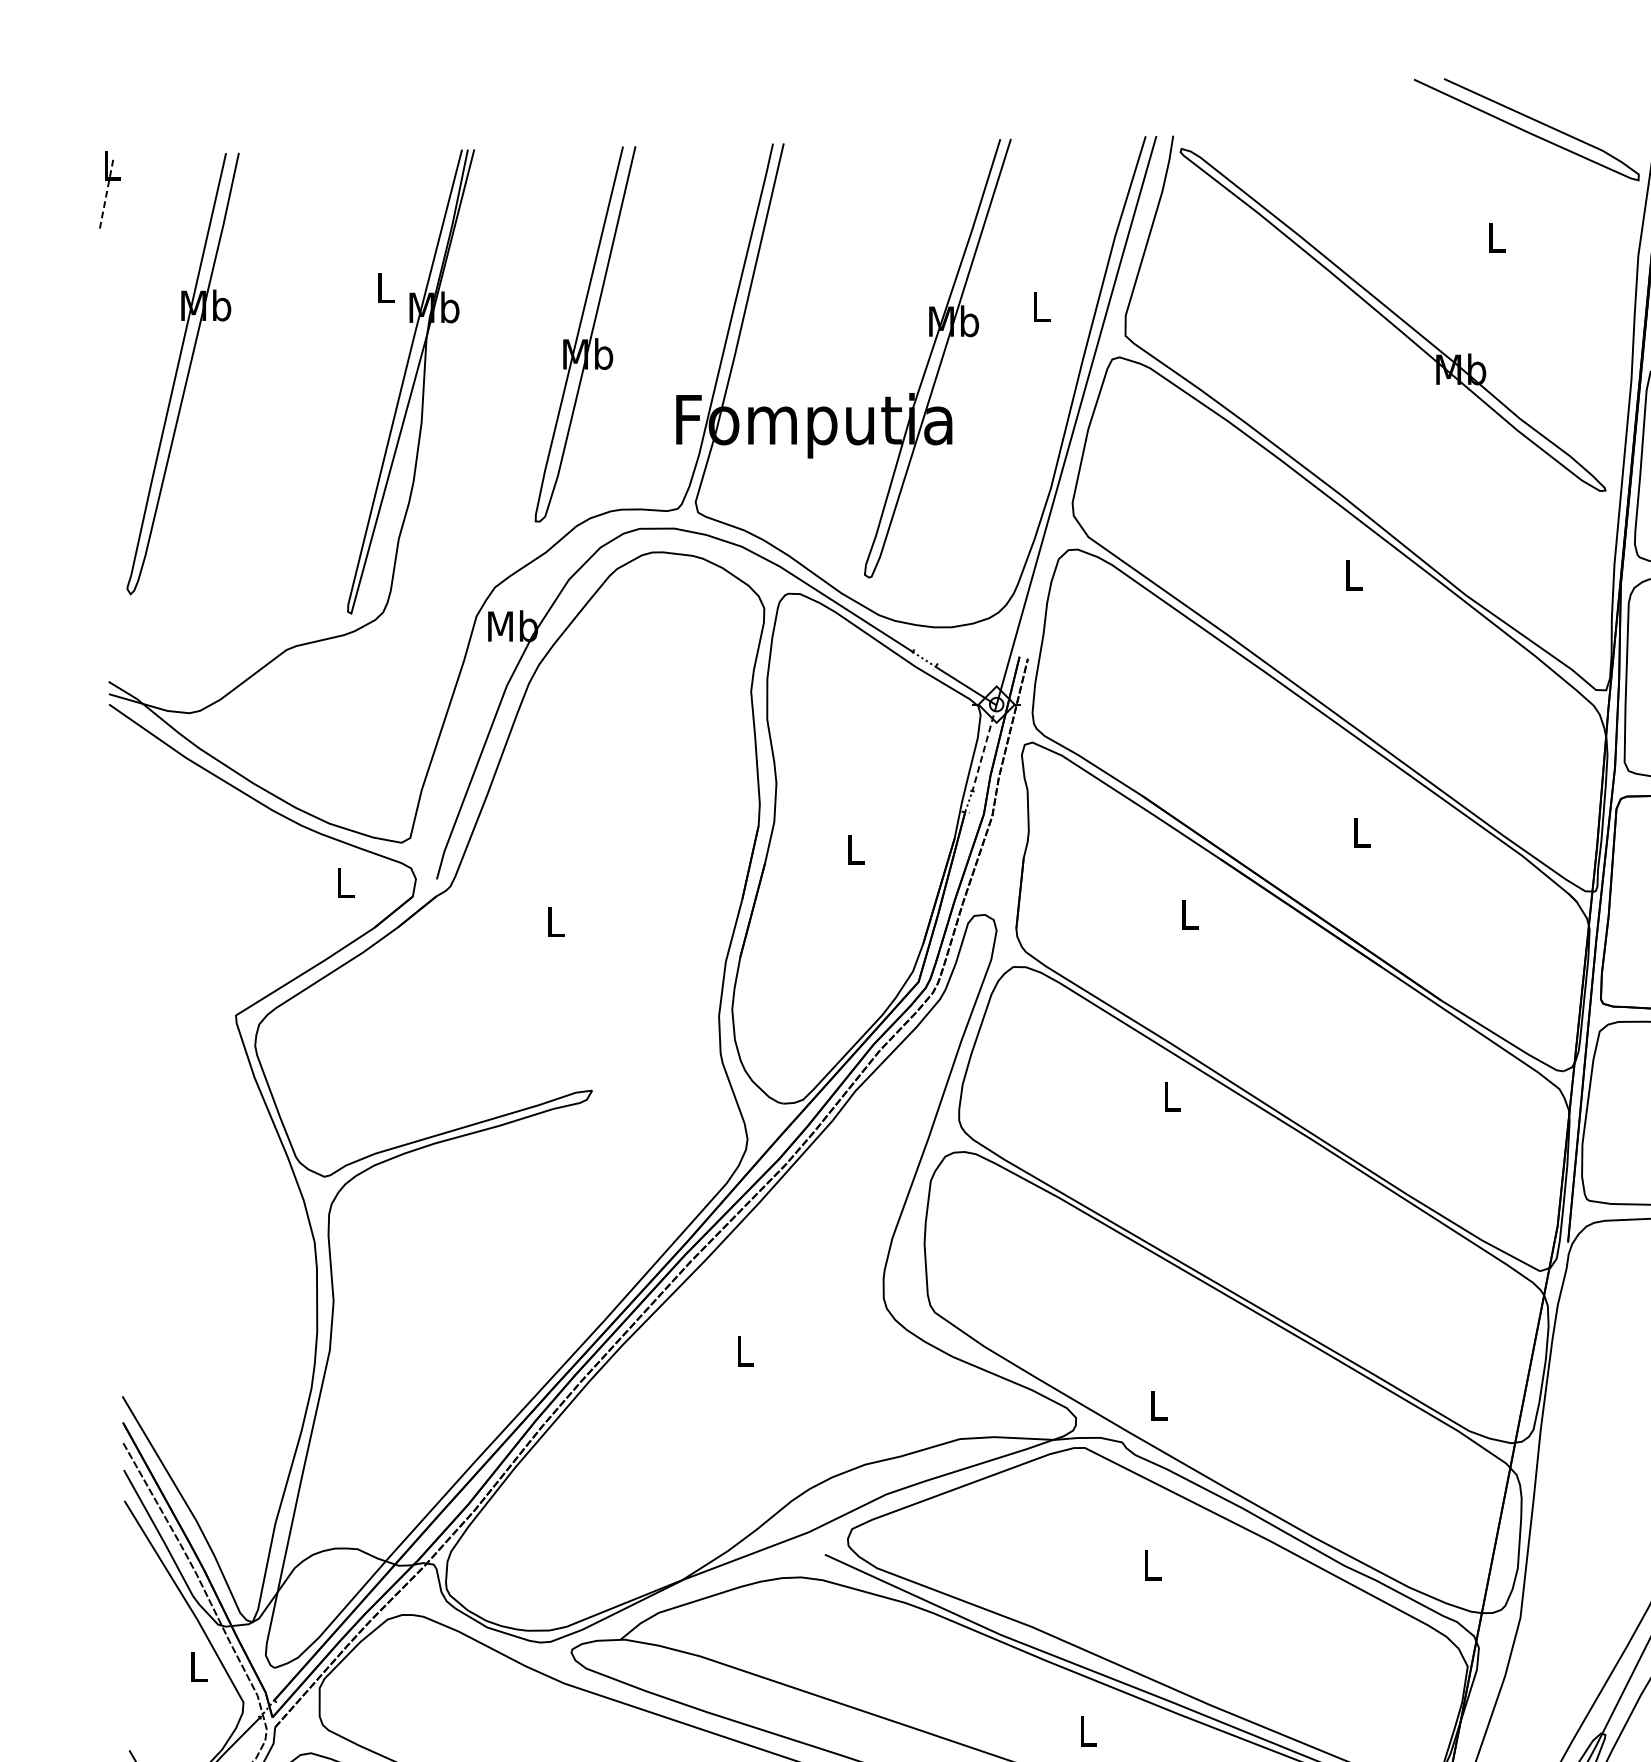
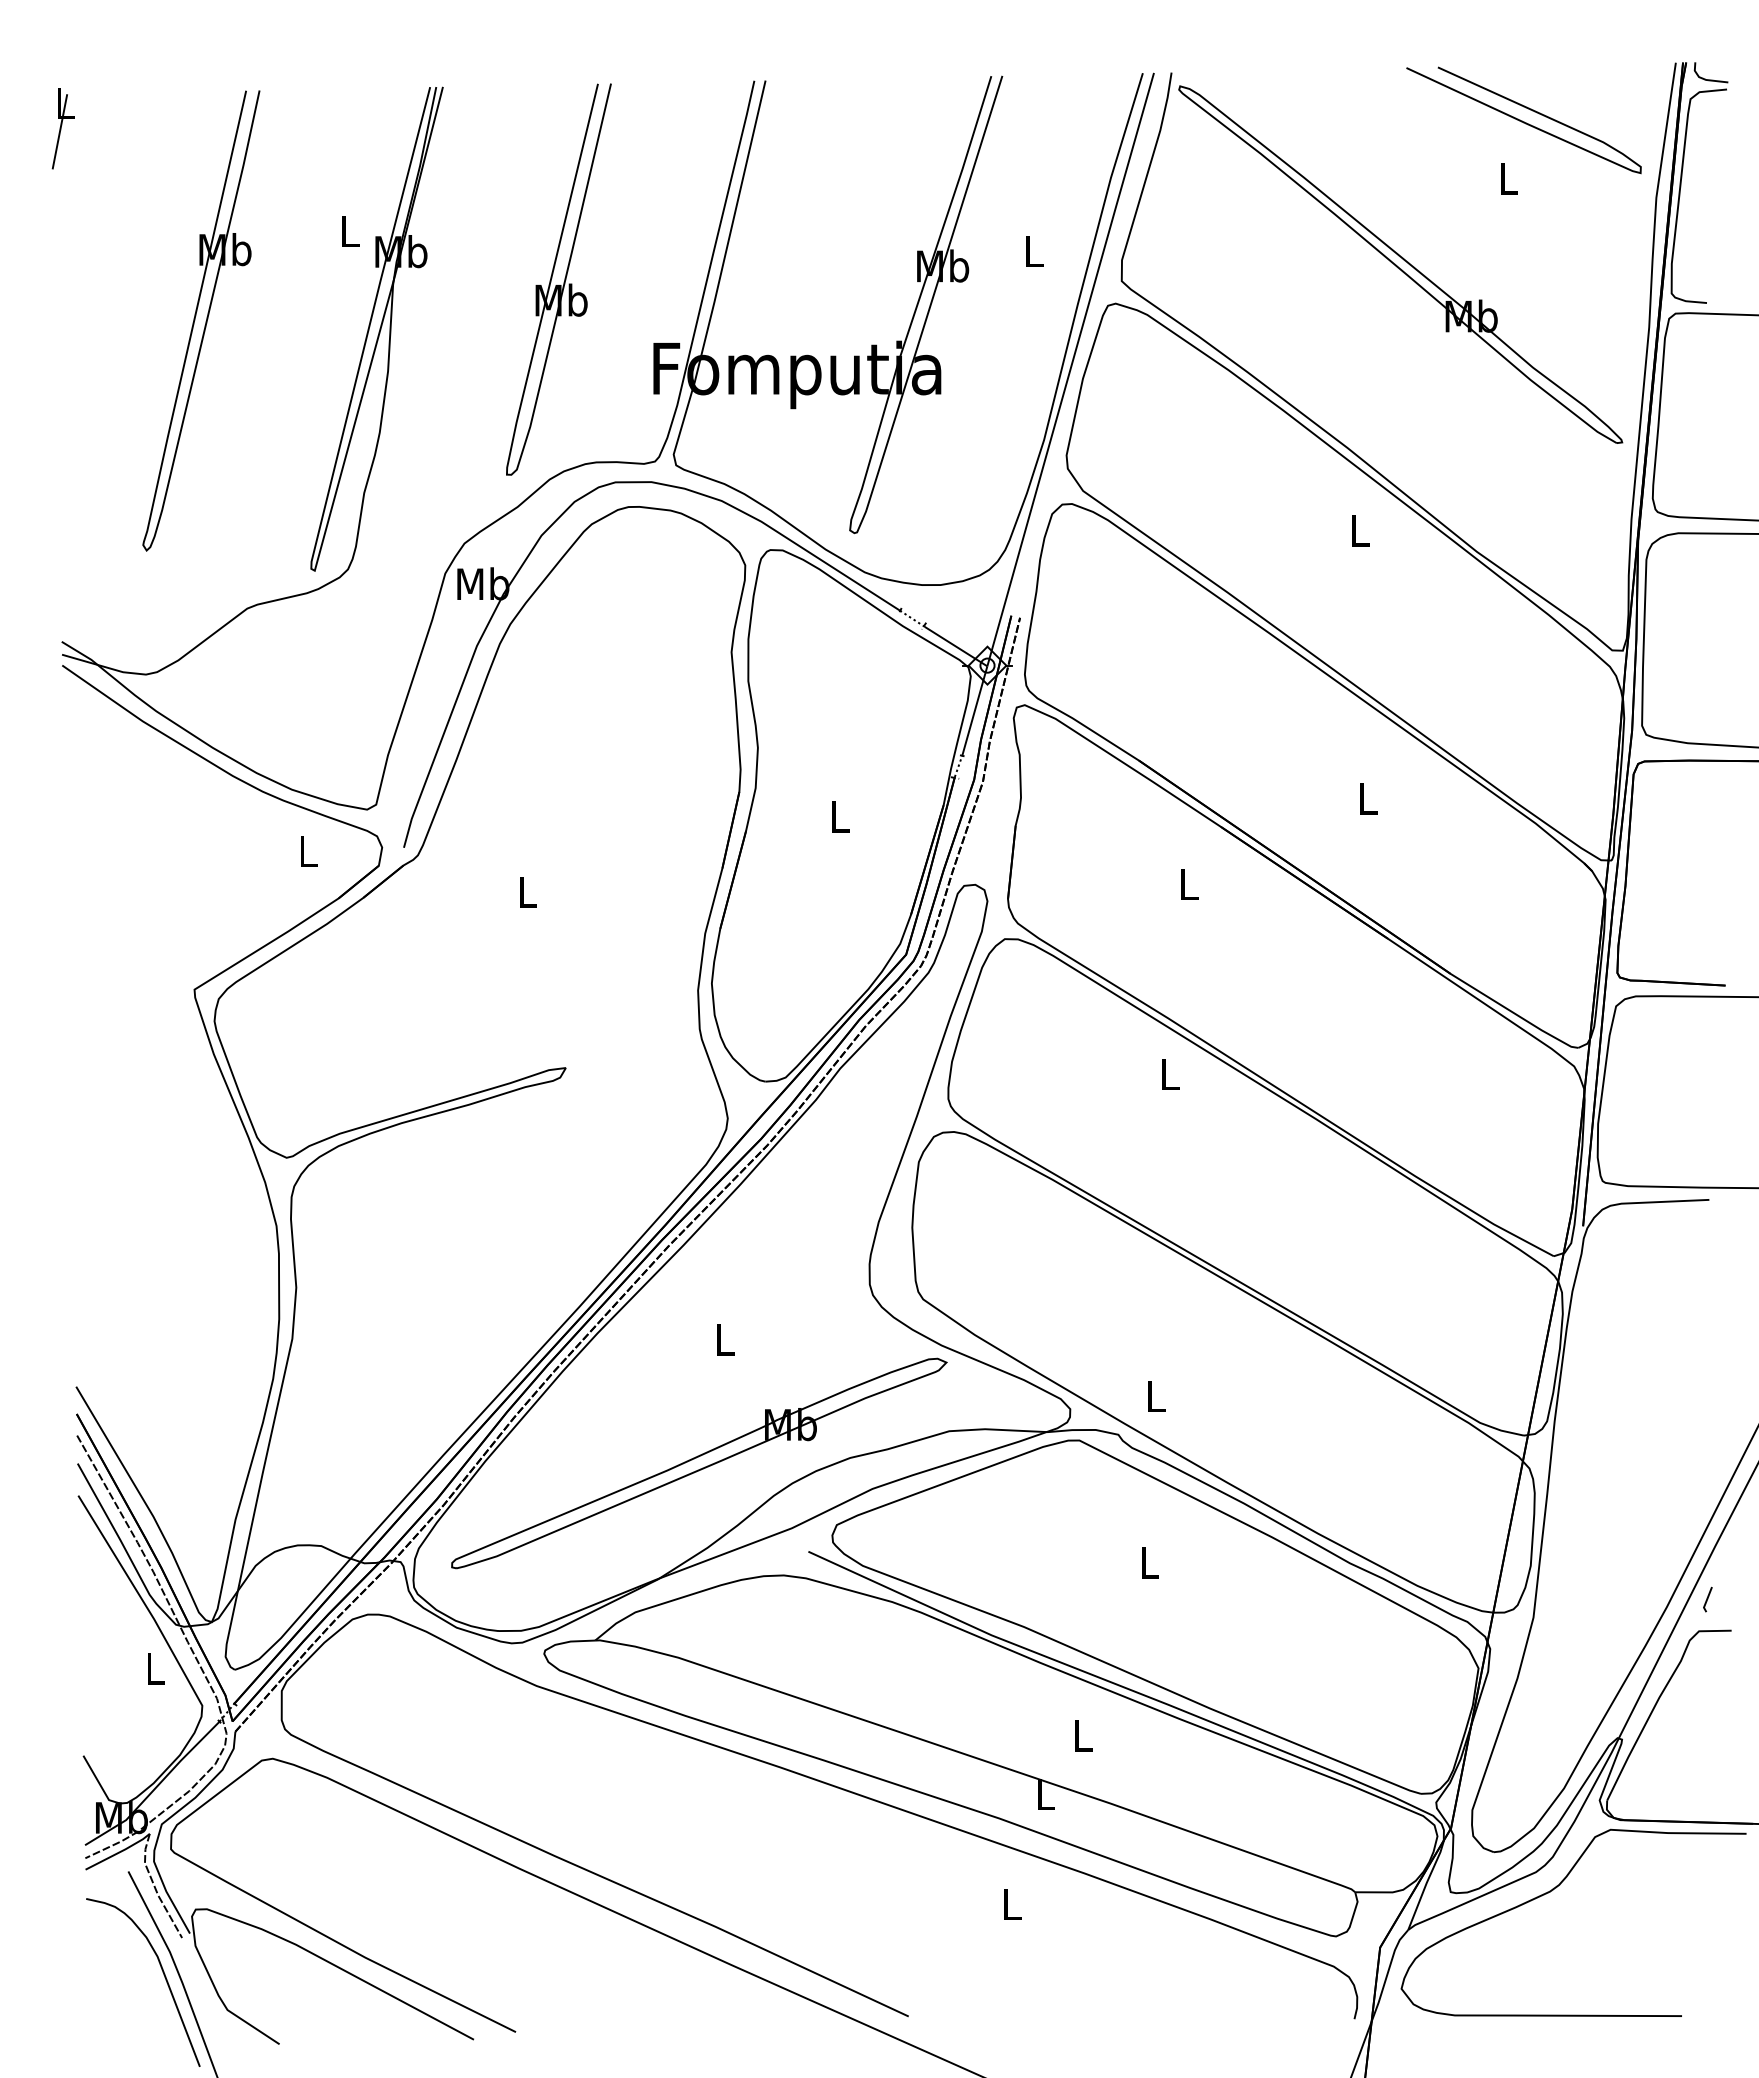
curve: (1525, 129) -> (1522, 120), moved
line: (107, 192) -> (60, 131), dashed -> solid
part: (183, 373) -> (201, 320), moved
line: (984, 748) -> (974, 711), dashed -> solid
part: (720, 1470) -> (699, 1463), added

